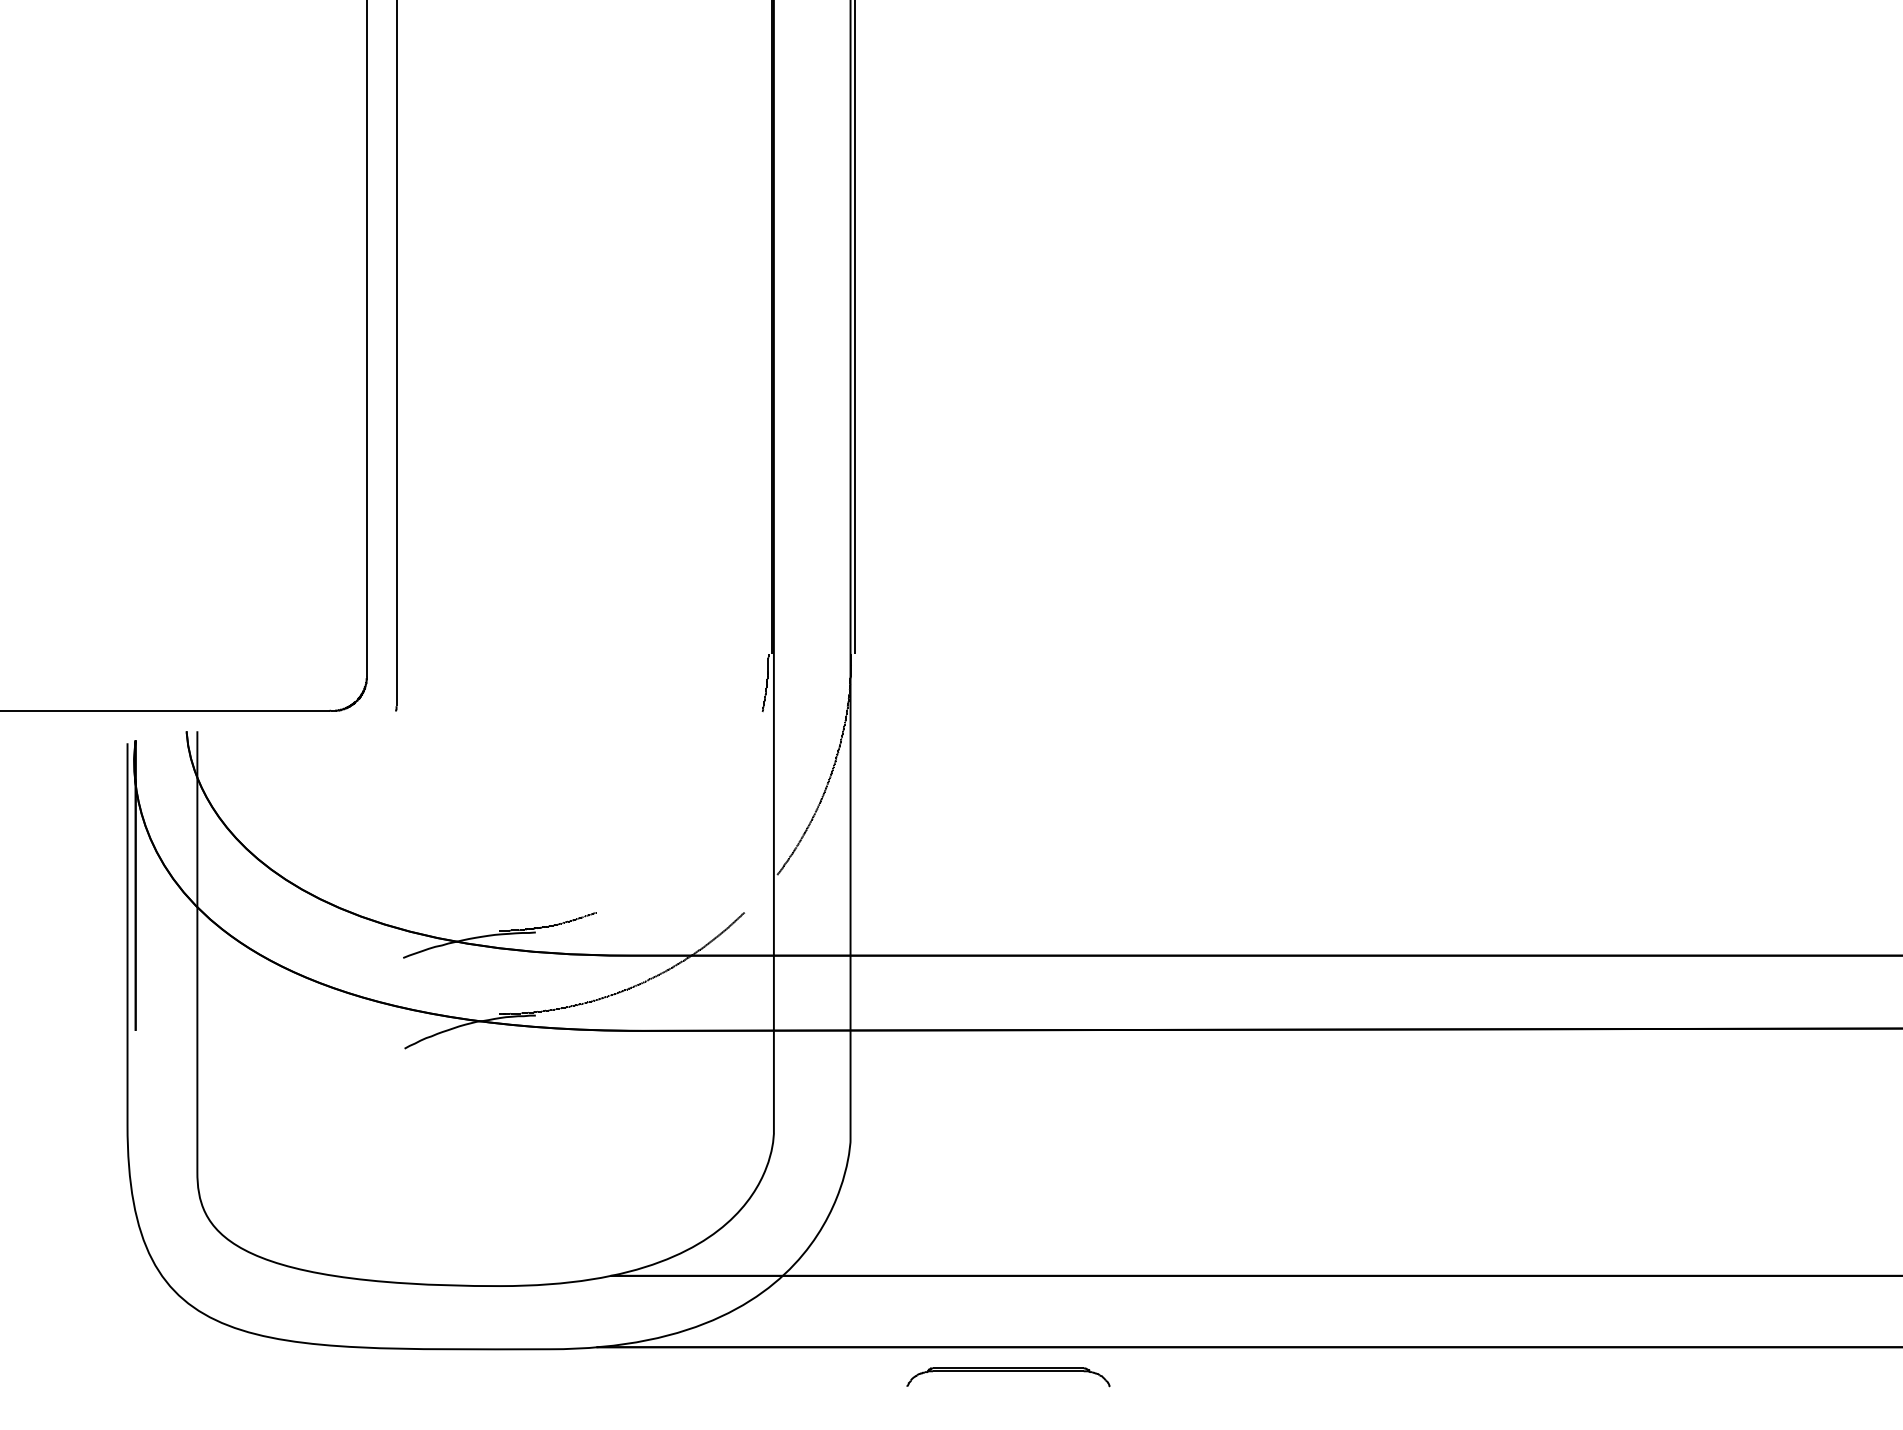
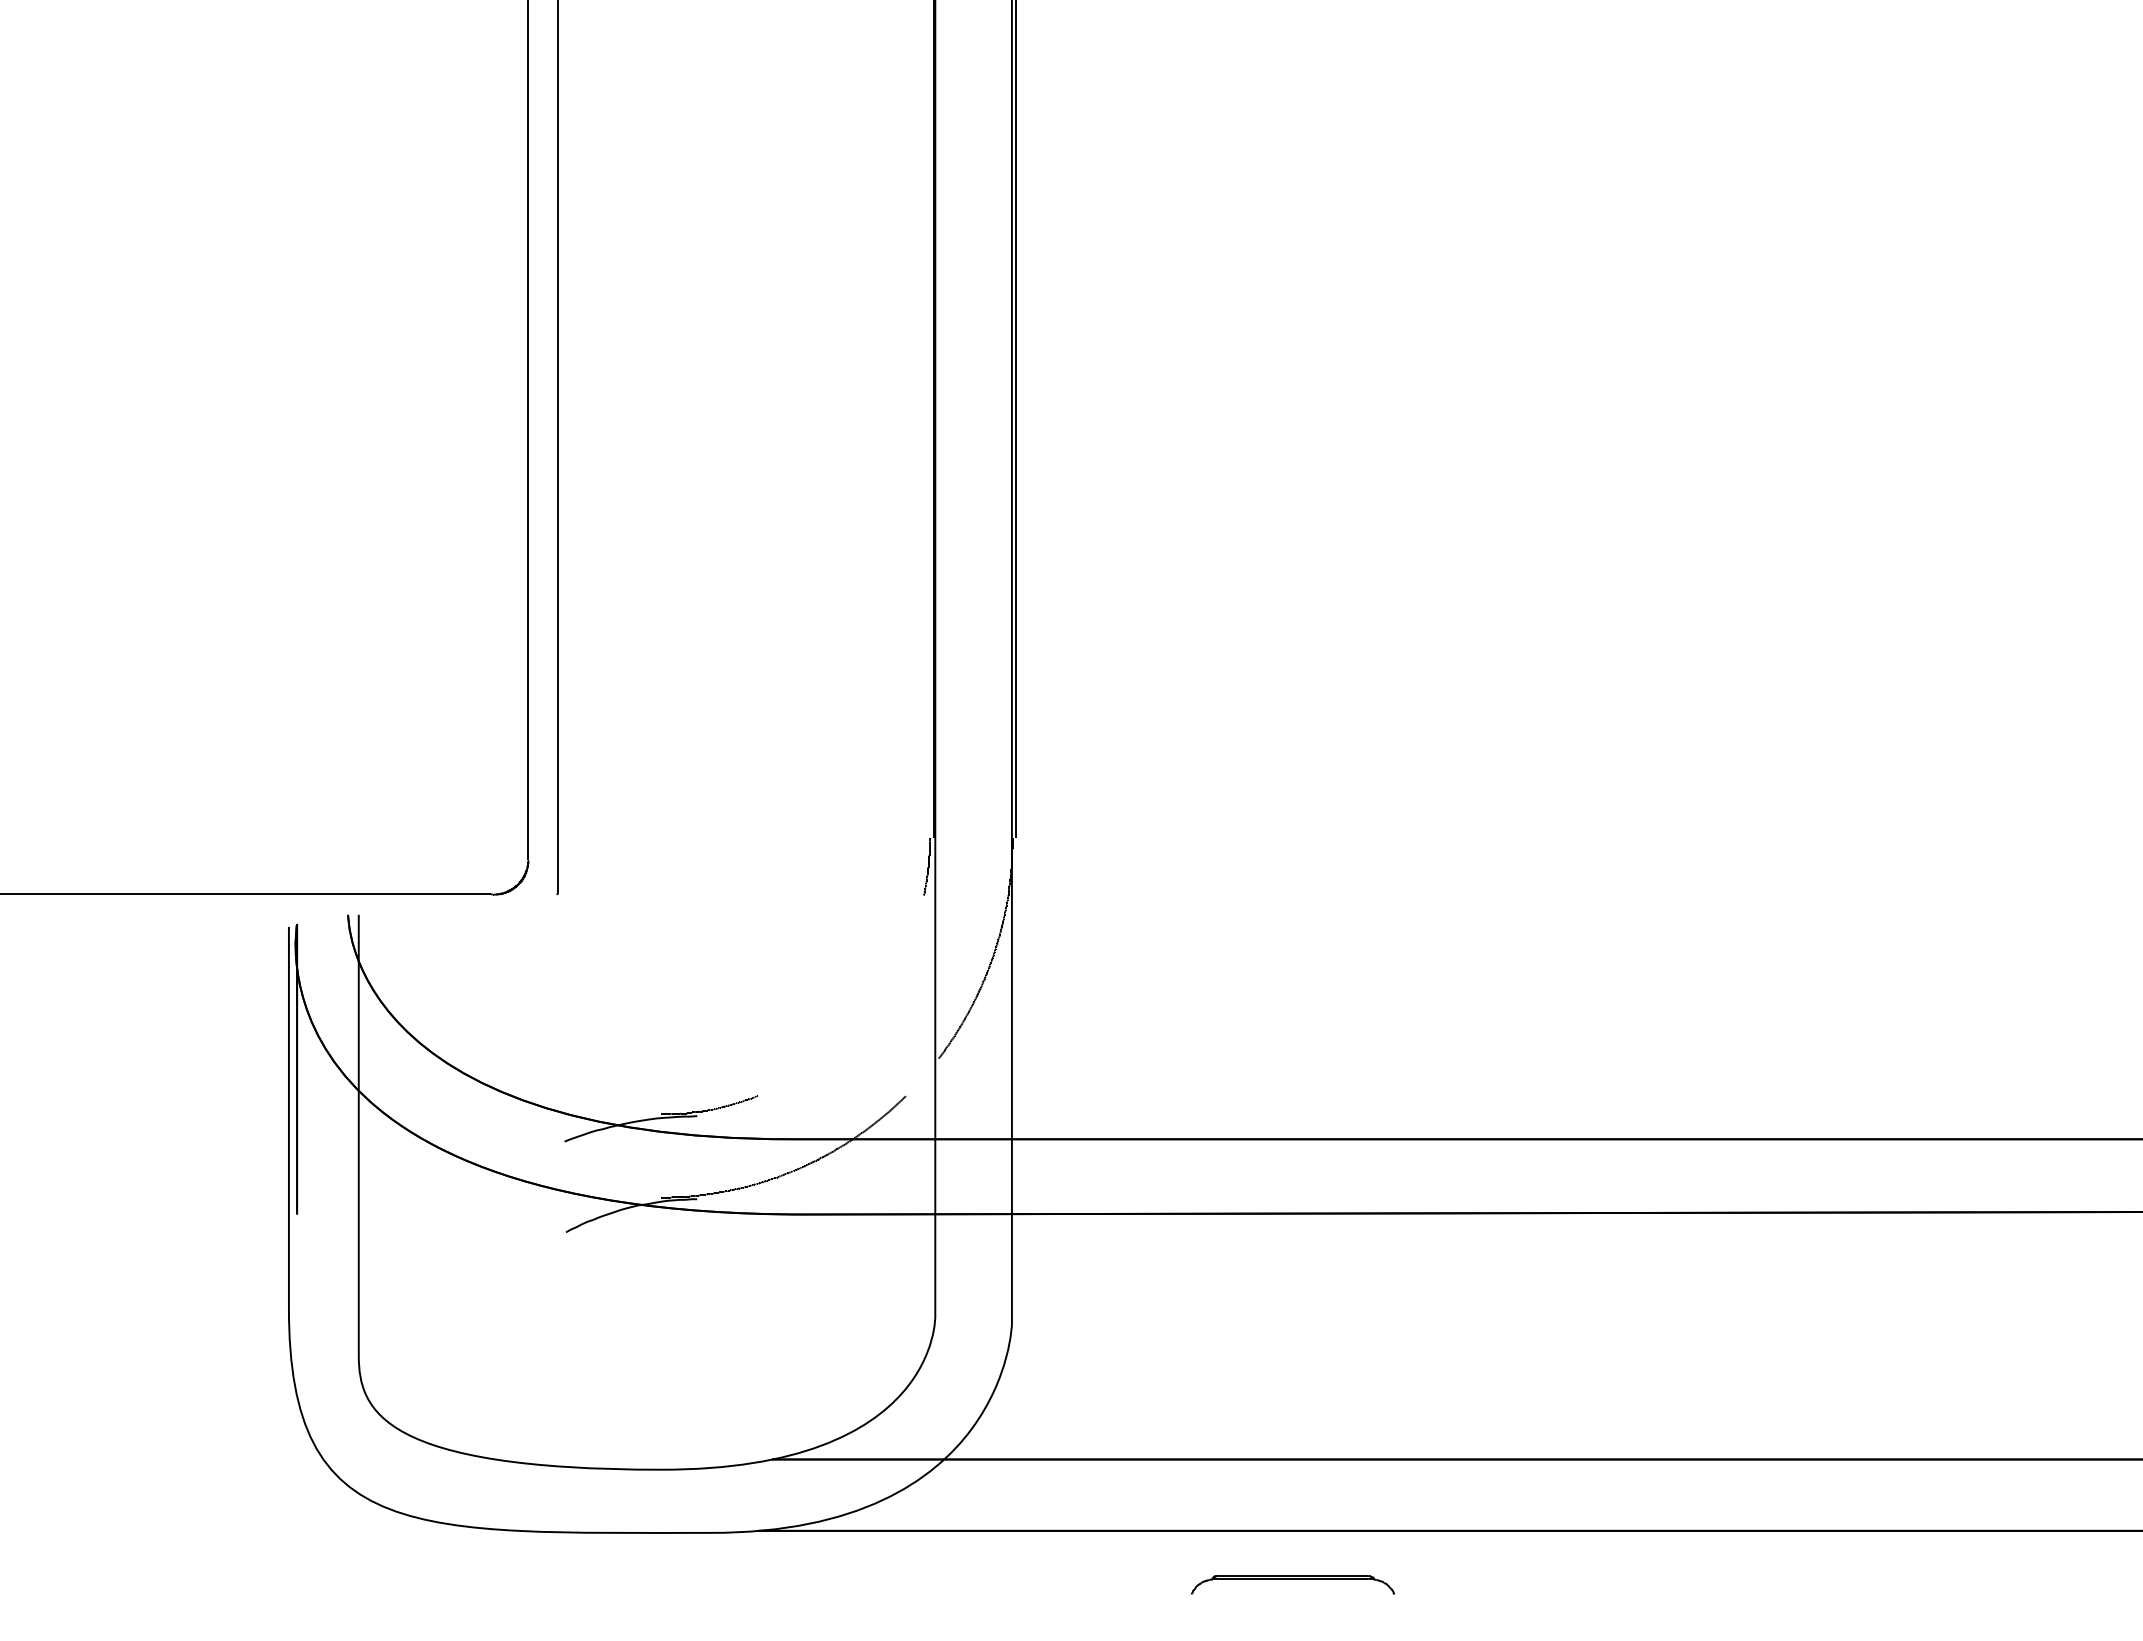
part: (1008, 1376) -> (1292, 1584), moved

